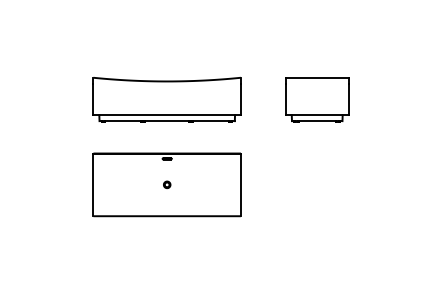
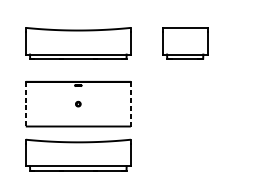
line: (240, 184) -> (130, 103), solid -> dashed
line: (93, 185) -> (25, 104), solid -> dashed
part: (166, 256) -> (77, 155), added

